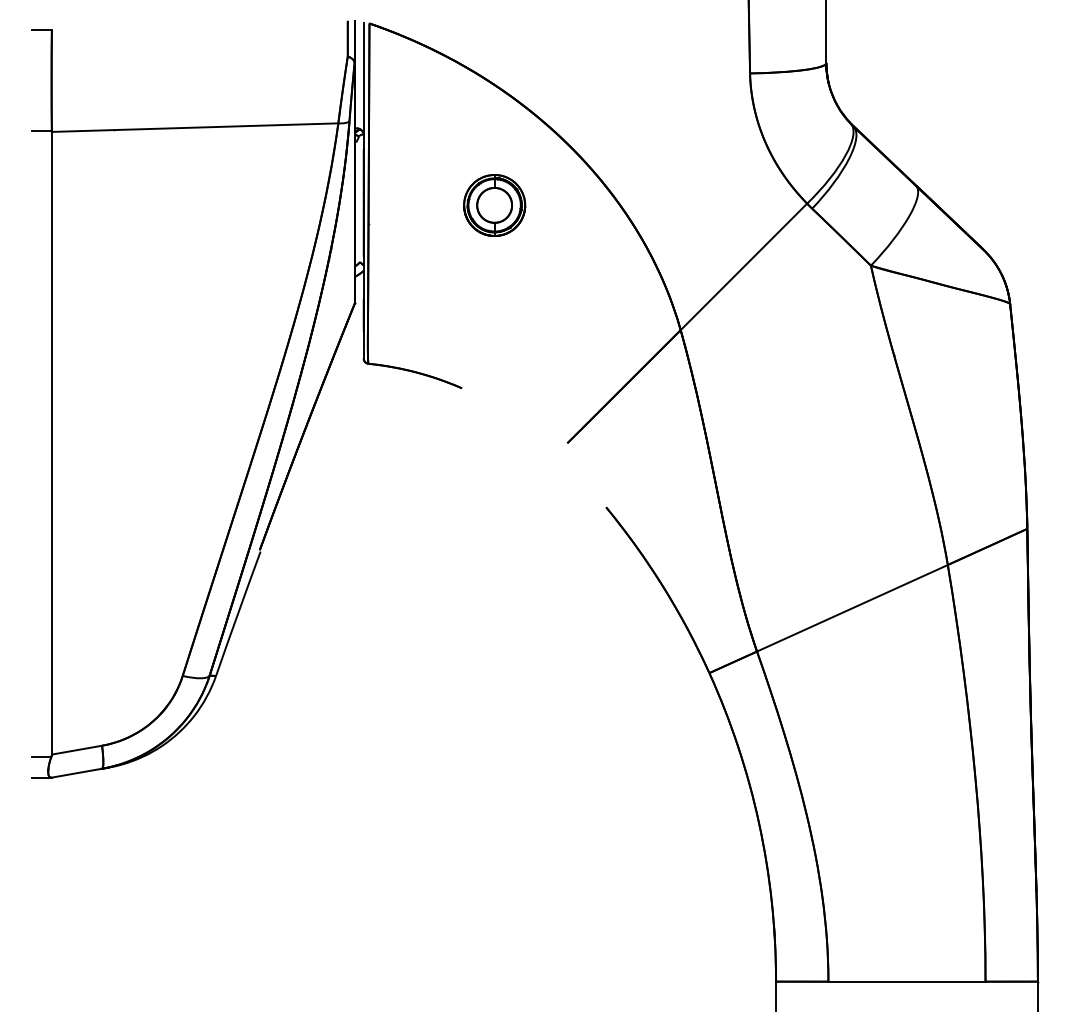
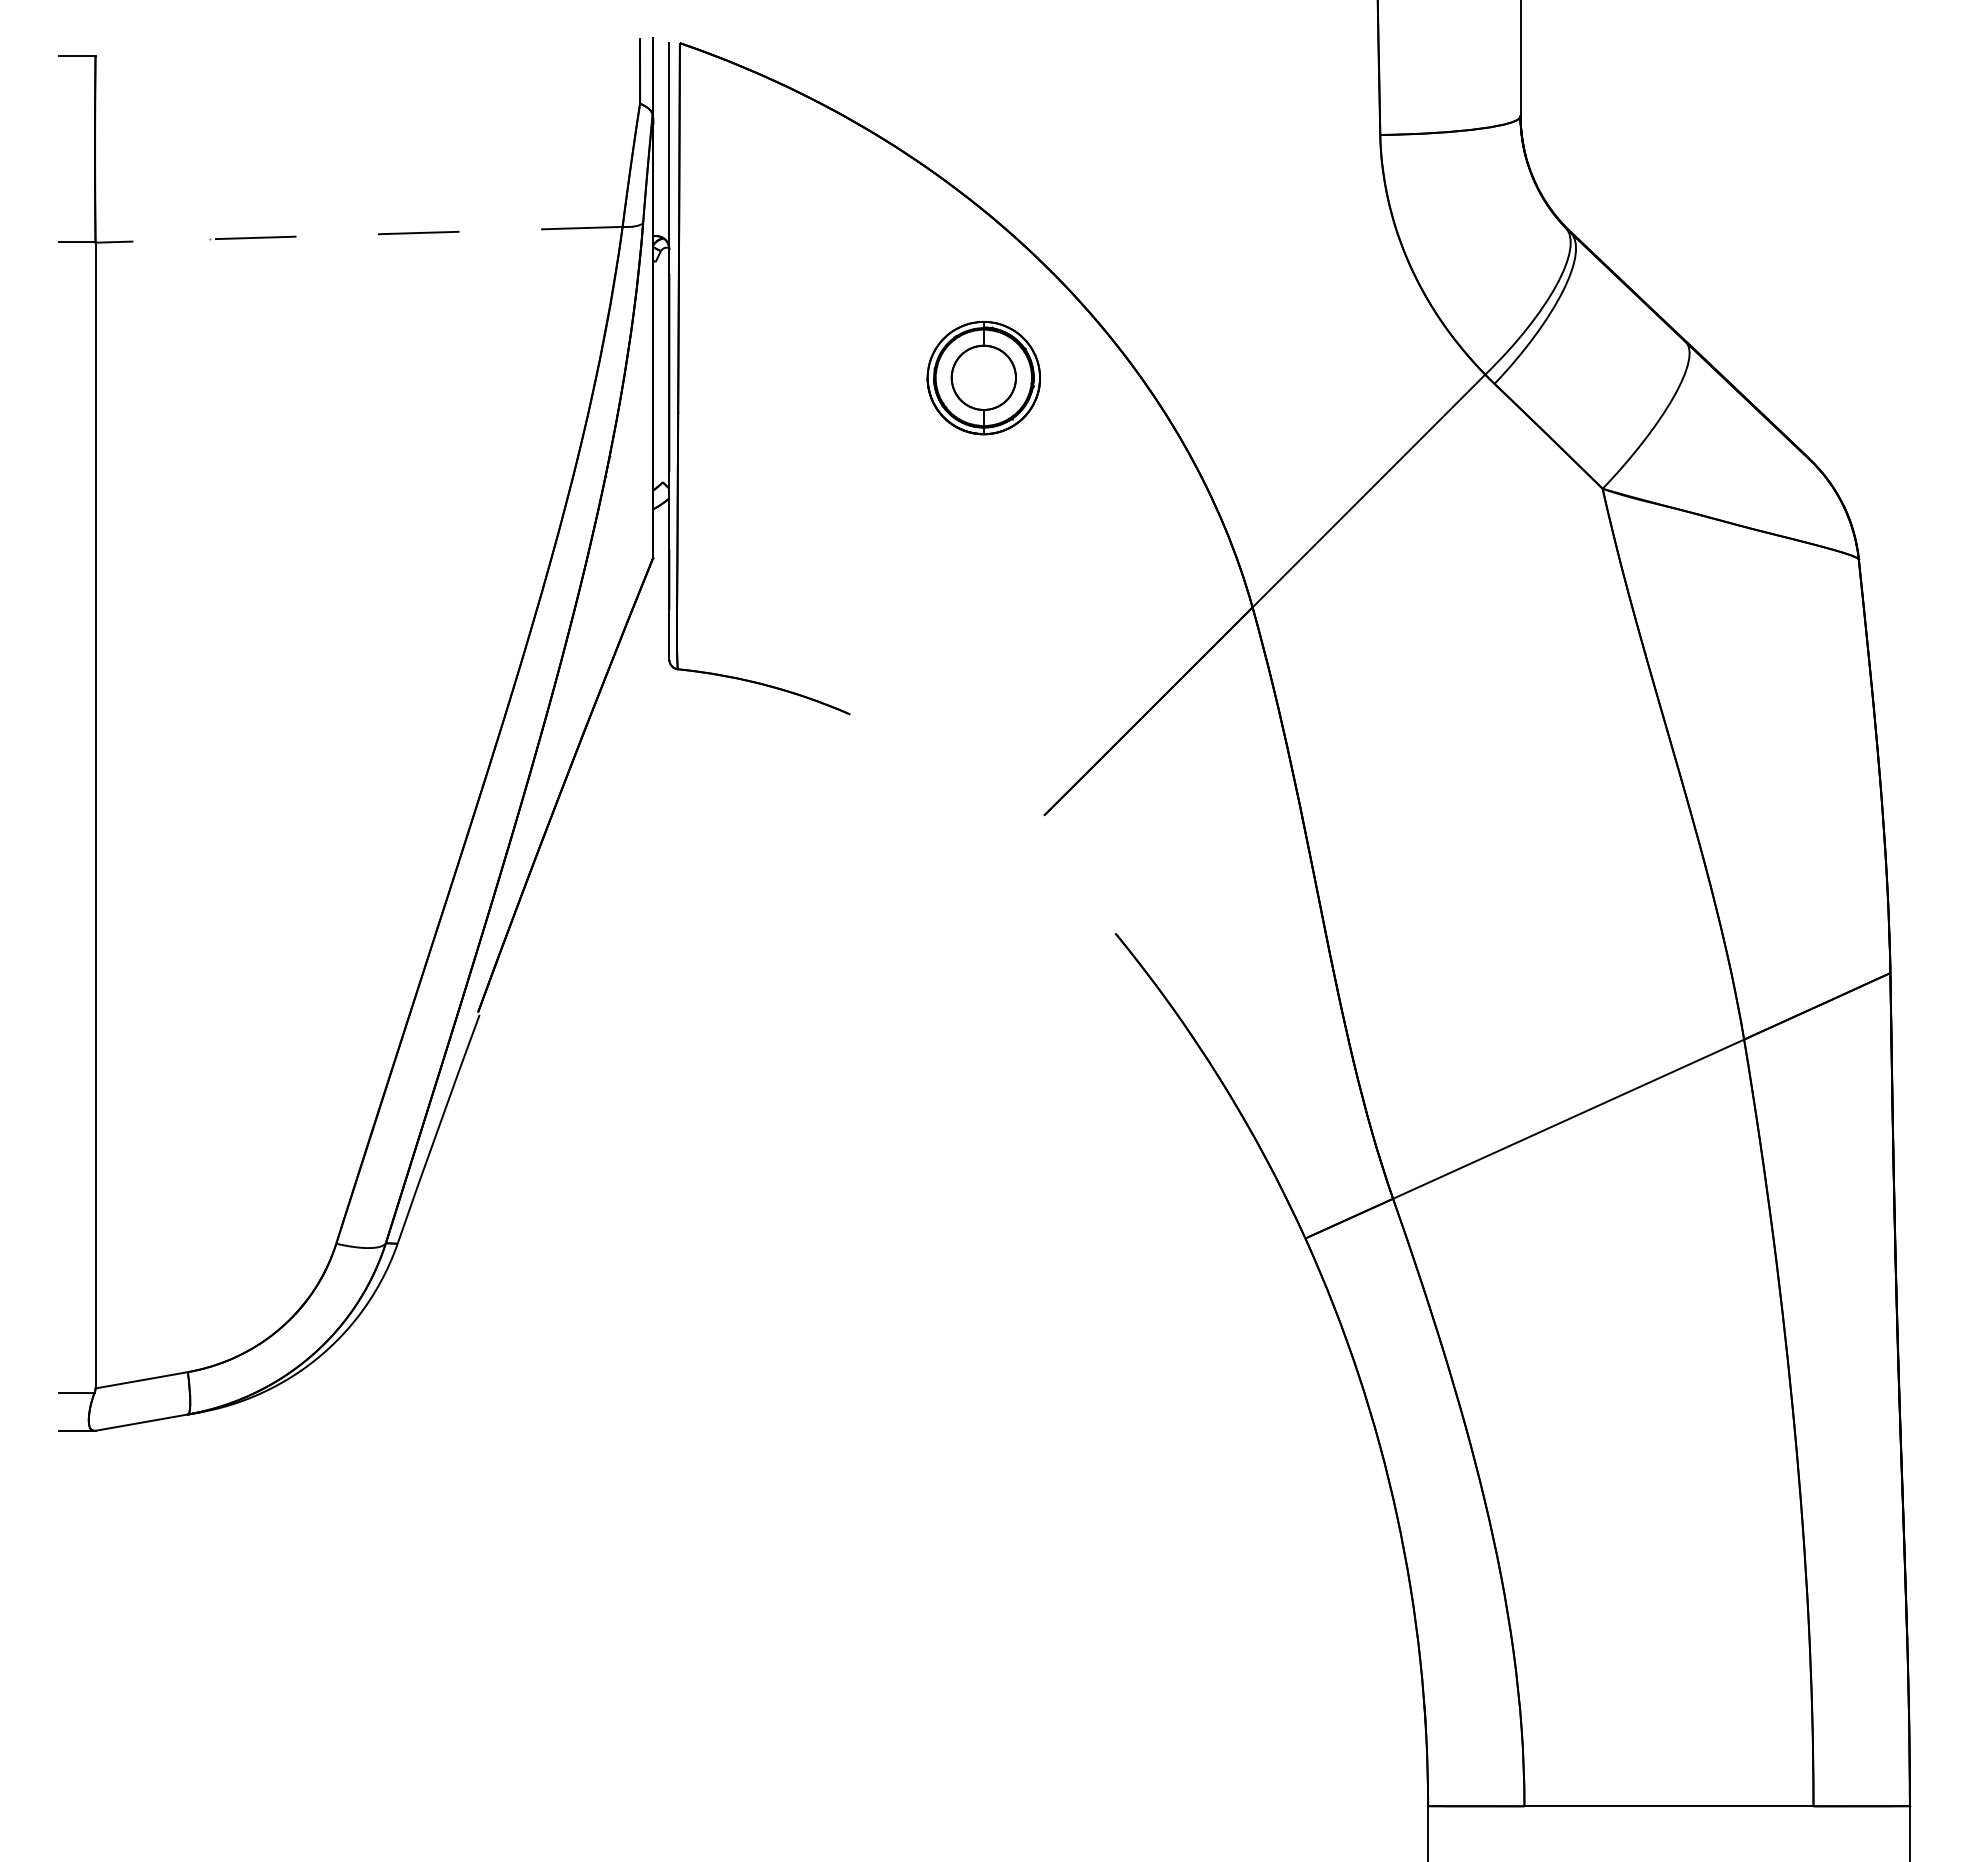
line: (194, 127) -> (357, 234), solid -> dashed
part: (494, 205) -> (983, 378), moved

